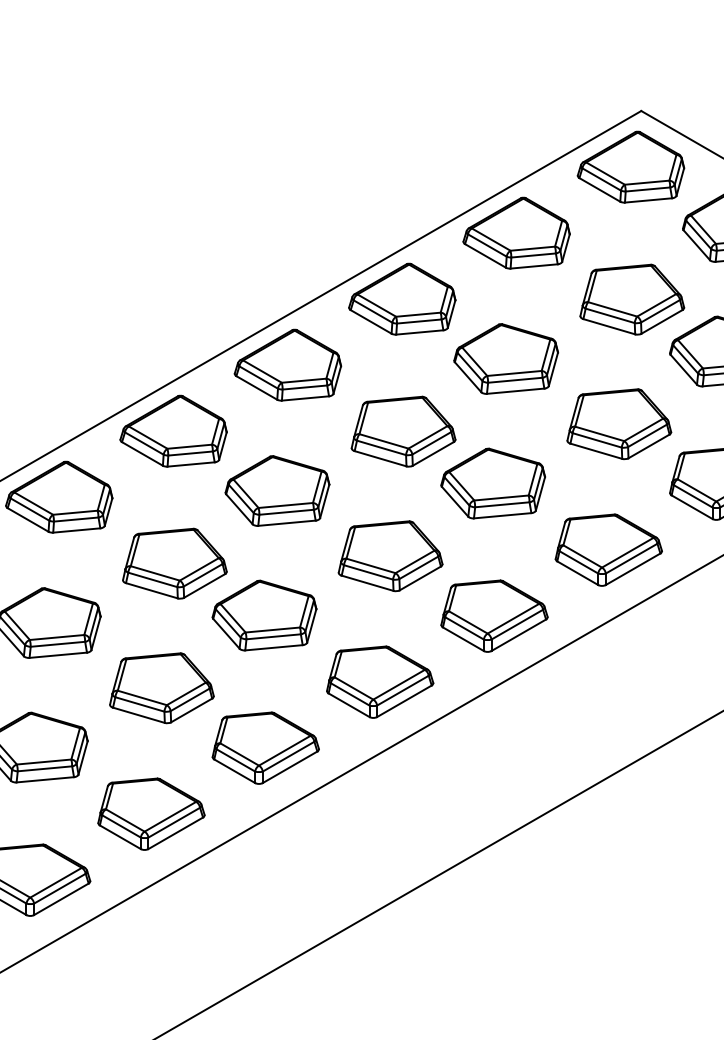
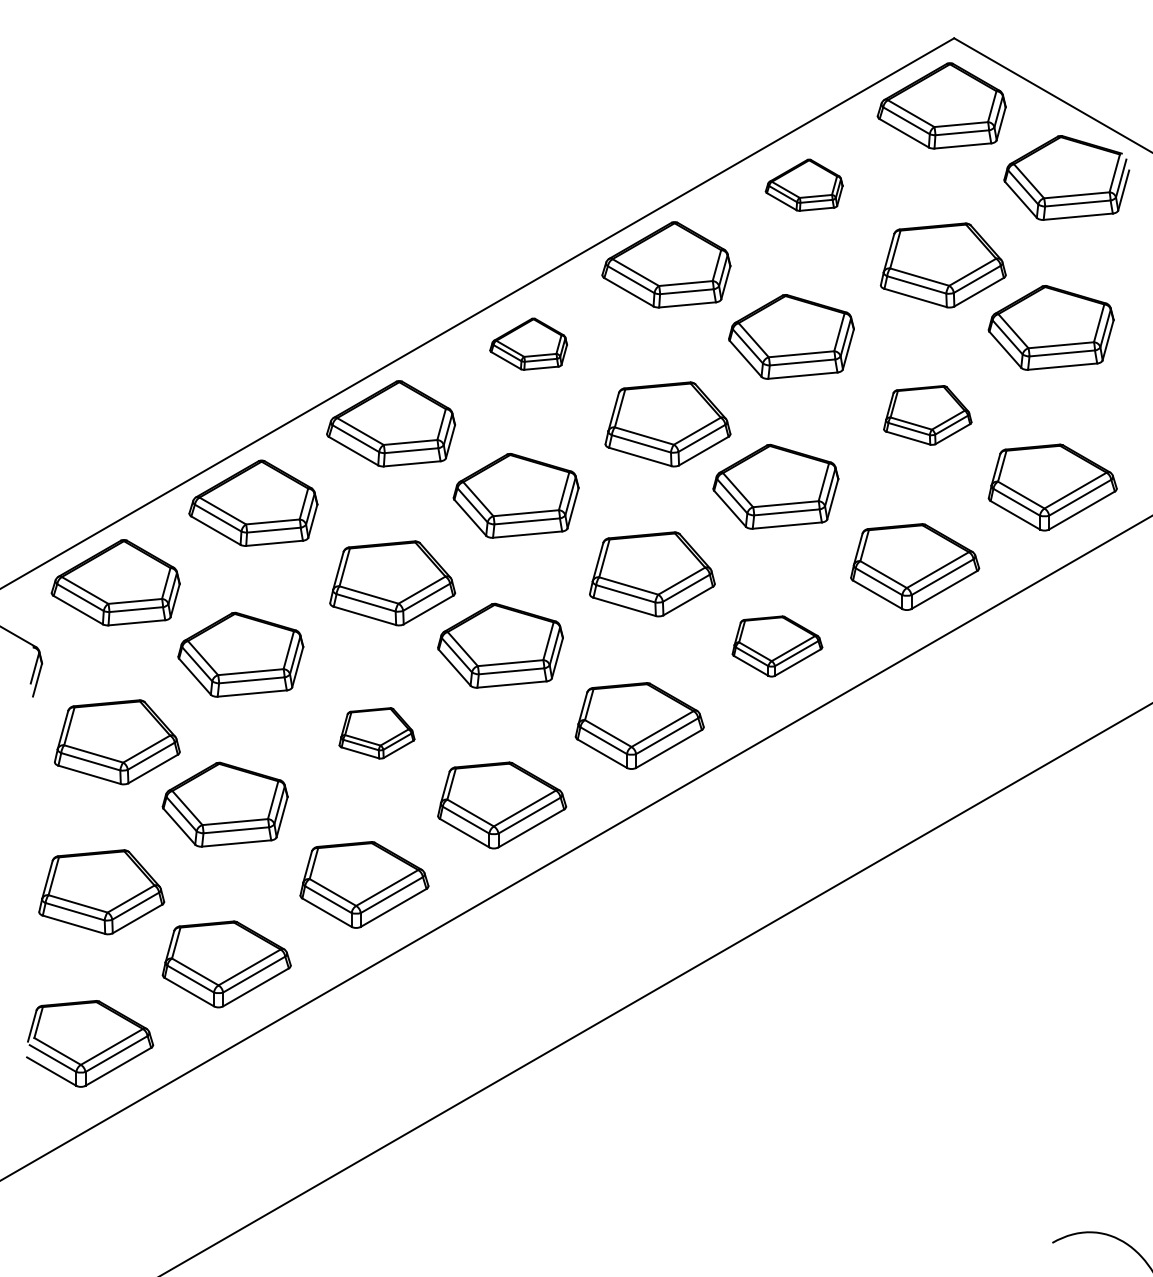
part: (516, 232) -> (804, 184), size x0.6
part: (287, 364) -> (528, 343), size x0.6
part: (619, 424) -> (927, 415), size x0.7
part: (494, 616) -> (777, 646), size x0.7
part: (161, 688) -> (376, 733), size x0.6

